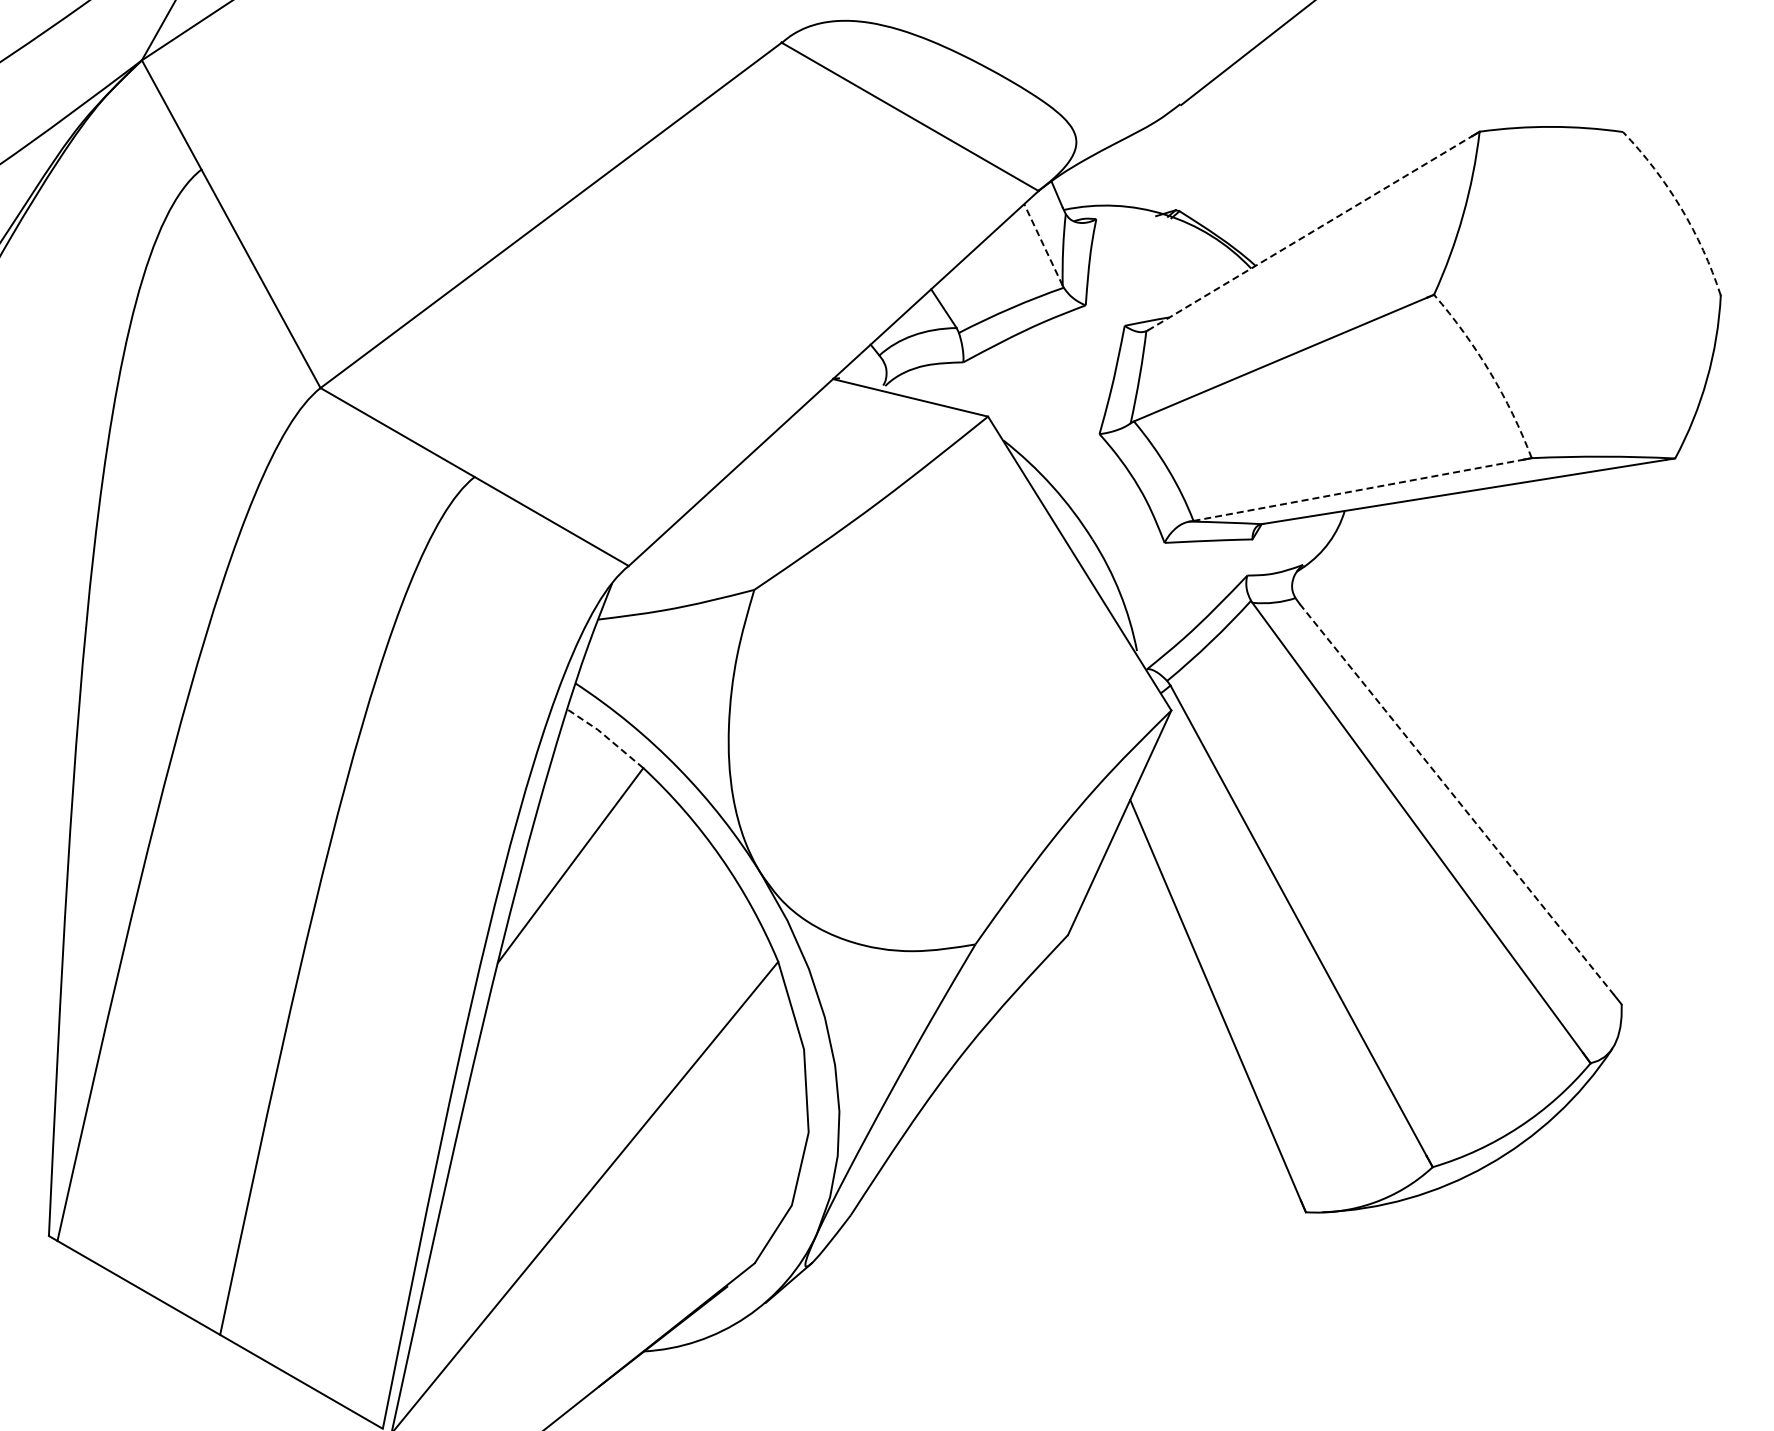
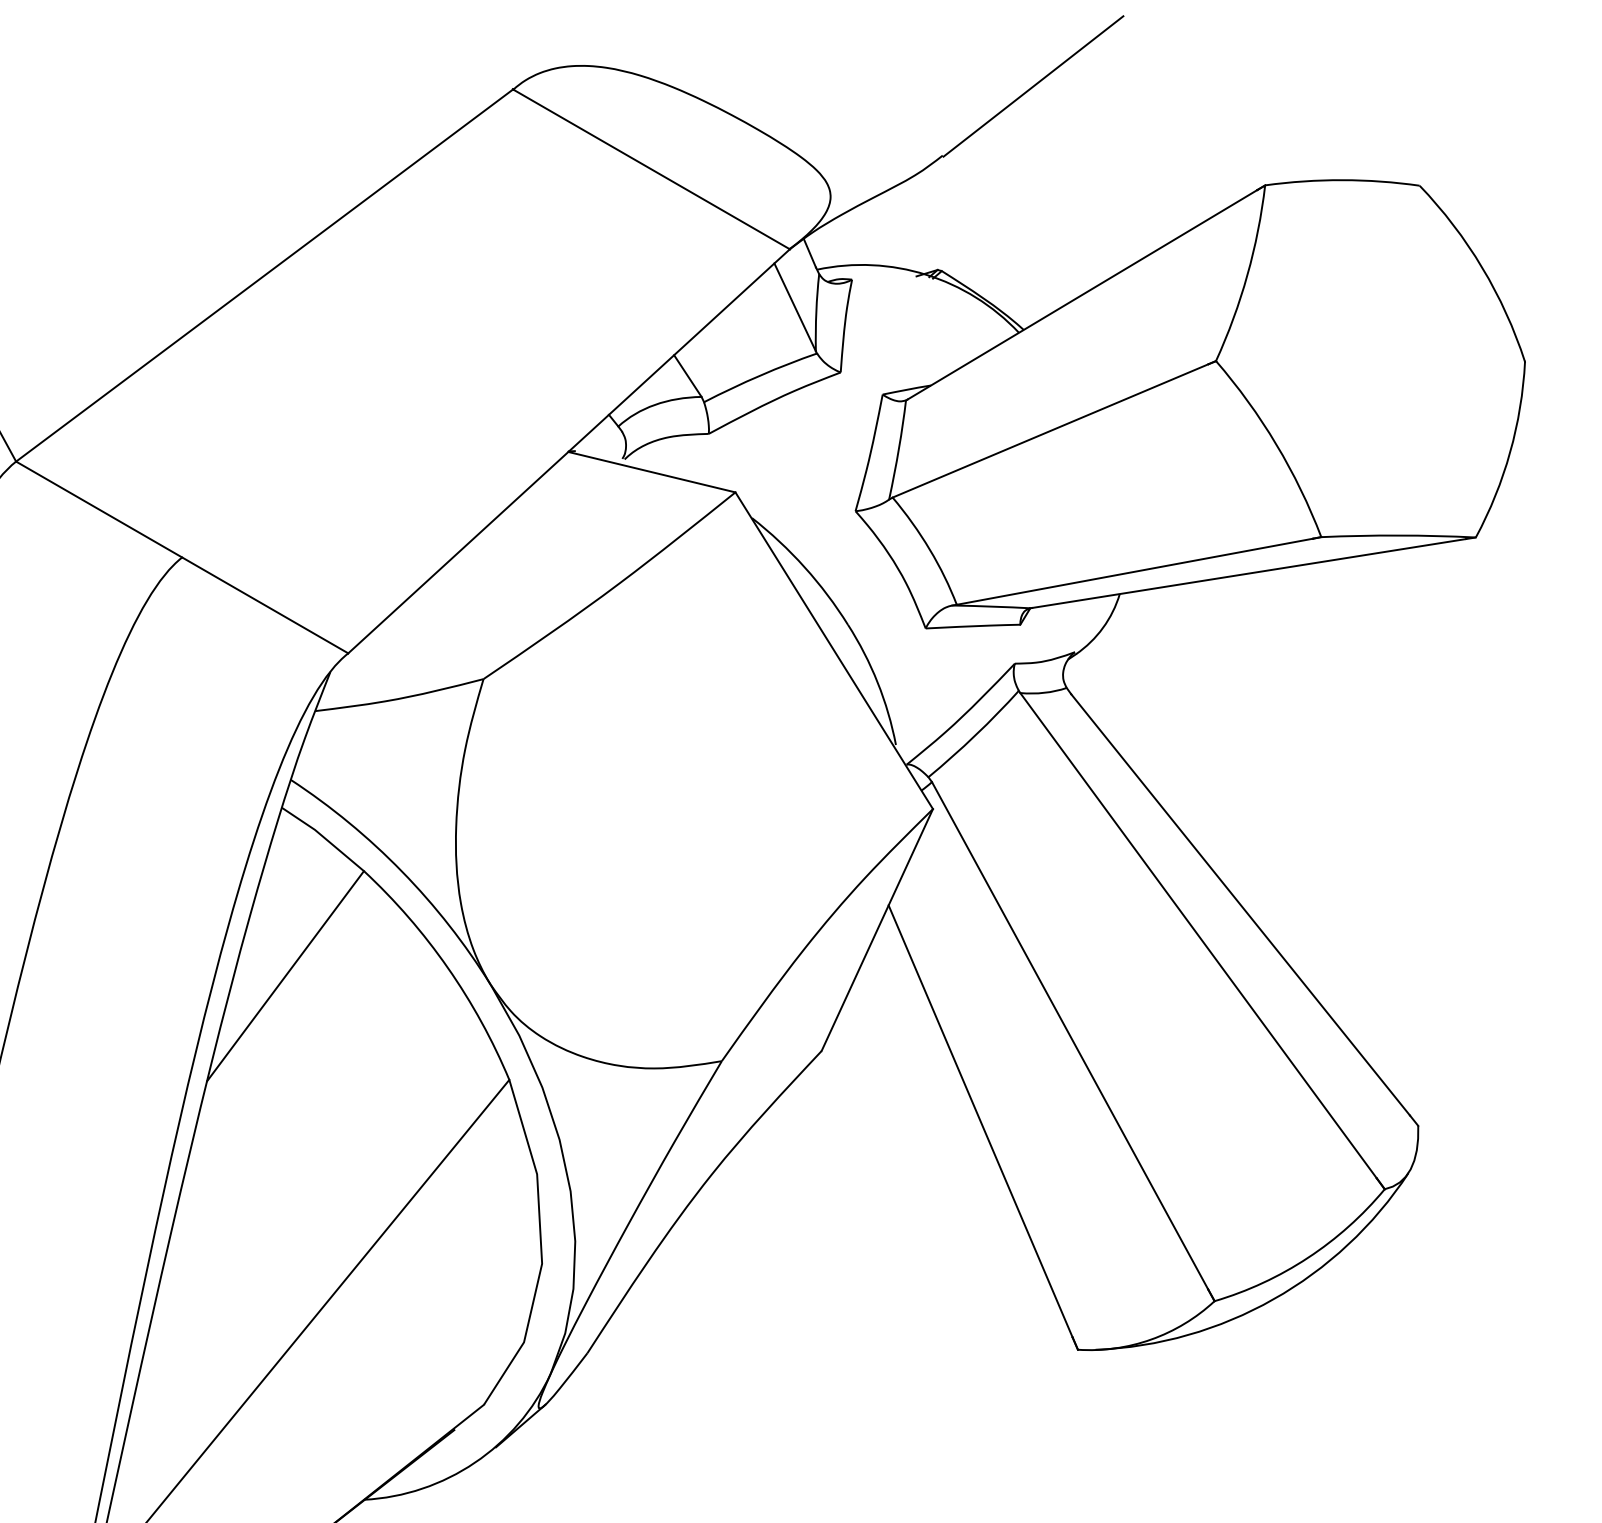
arc: (1681, 208) -> (1482, 268), dashed -> solid
line: (1310, 233) -> (1082, 295), dashed -> solid
line: (1043, 244) -> (795, 306), dashed -> solid
arc: (1490, 372) -> (1276, 444), dashed -> solid
line: (1359, 490) -> (1135, 571), dashed -> solid
line: (606, 736) -> (324, 837), dashed -> solid
line: (1456, 799) -> (1240, 904), dashed -> solid

